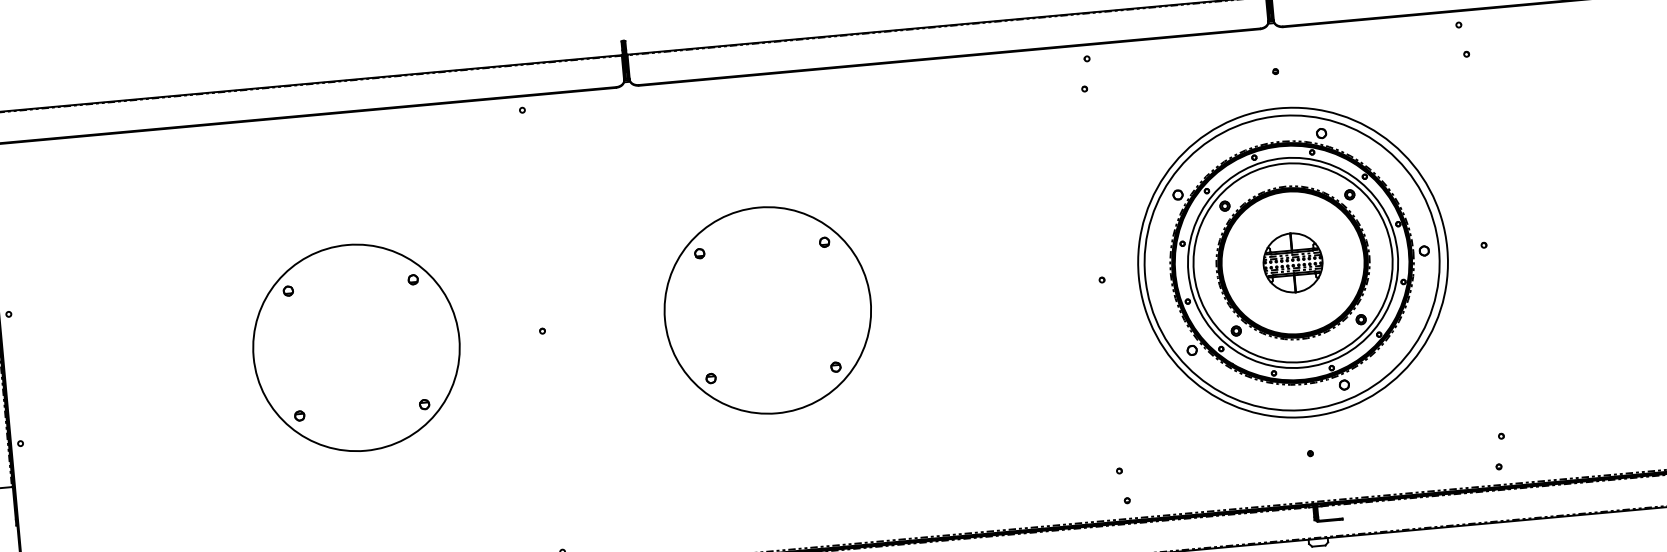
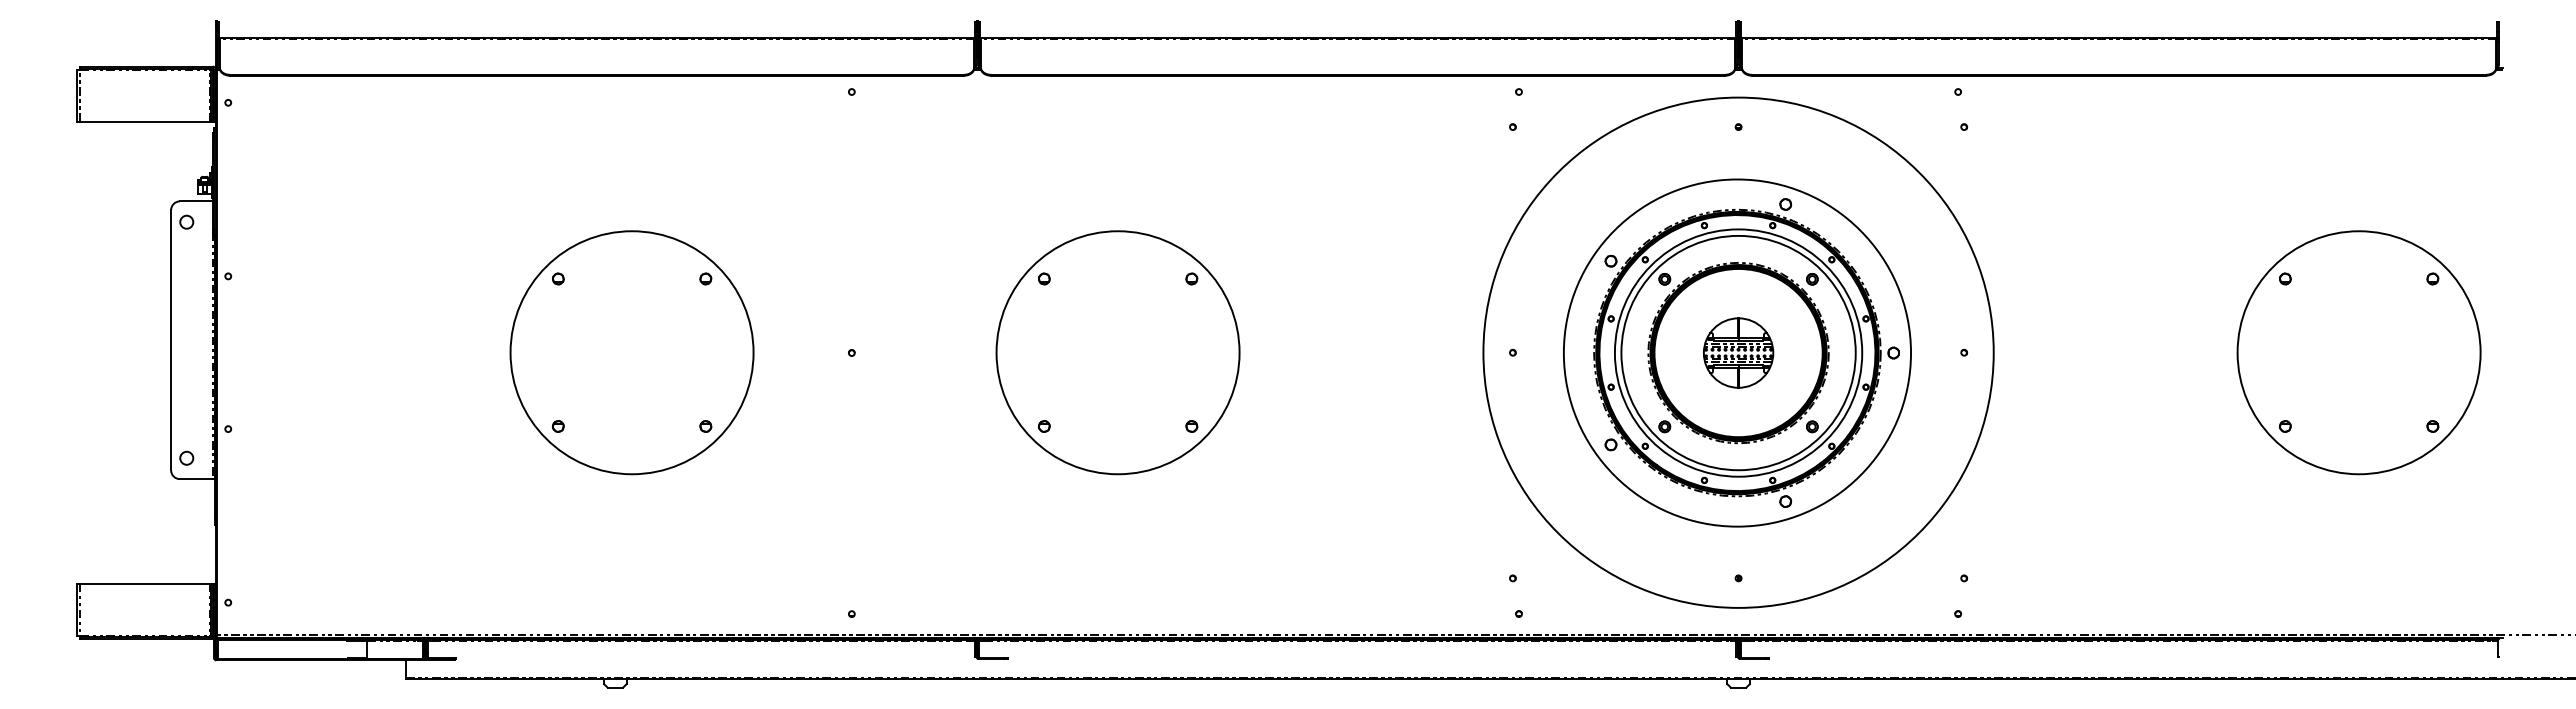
circle: (1292, 262) -> (1738, 352), size x1.4

